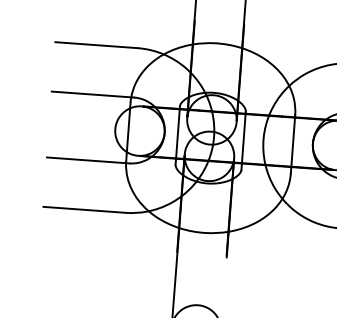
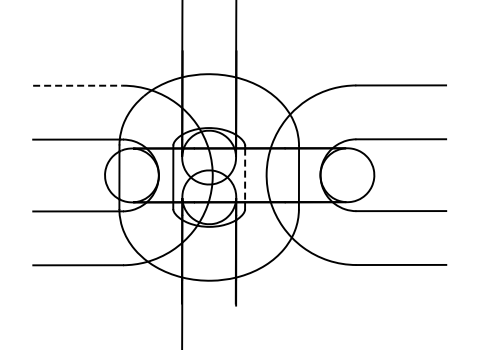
line: (97, 45) -> (78, 85), solid -> dashed
line: (244, 138) -> (245, 175), solid -> dashed

